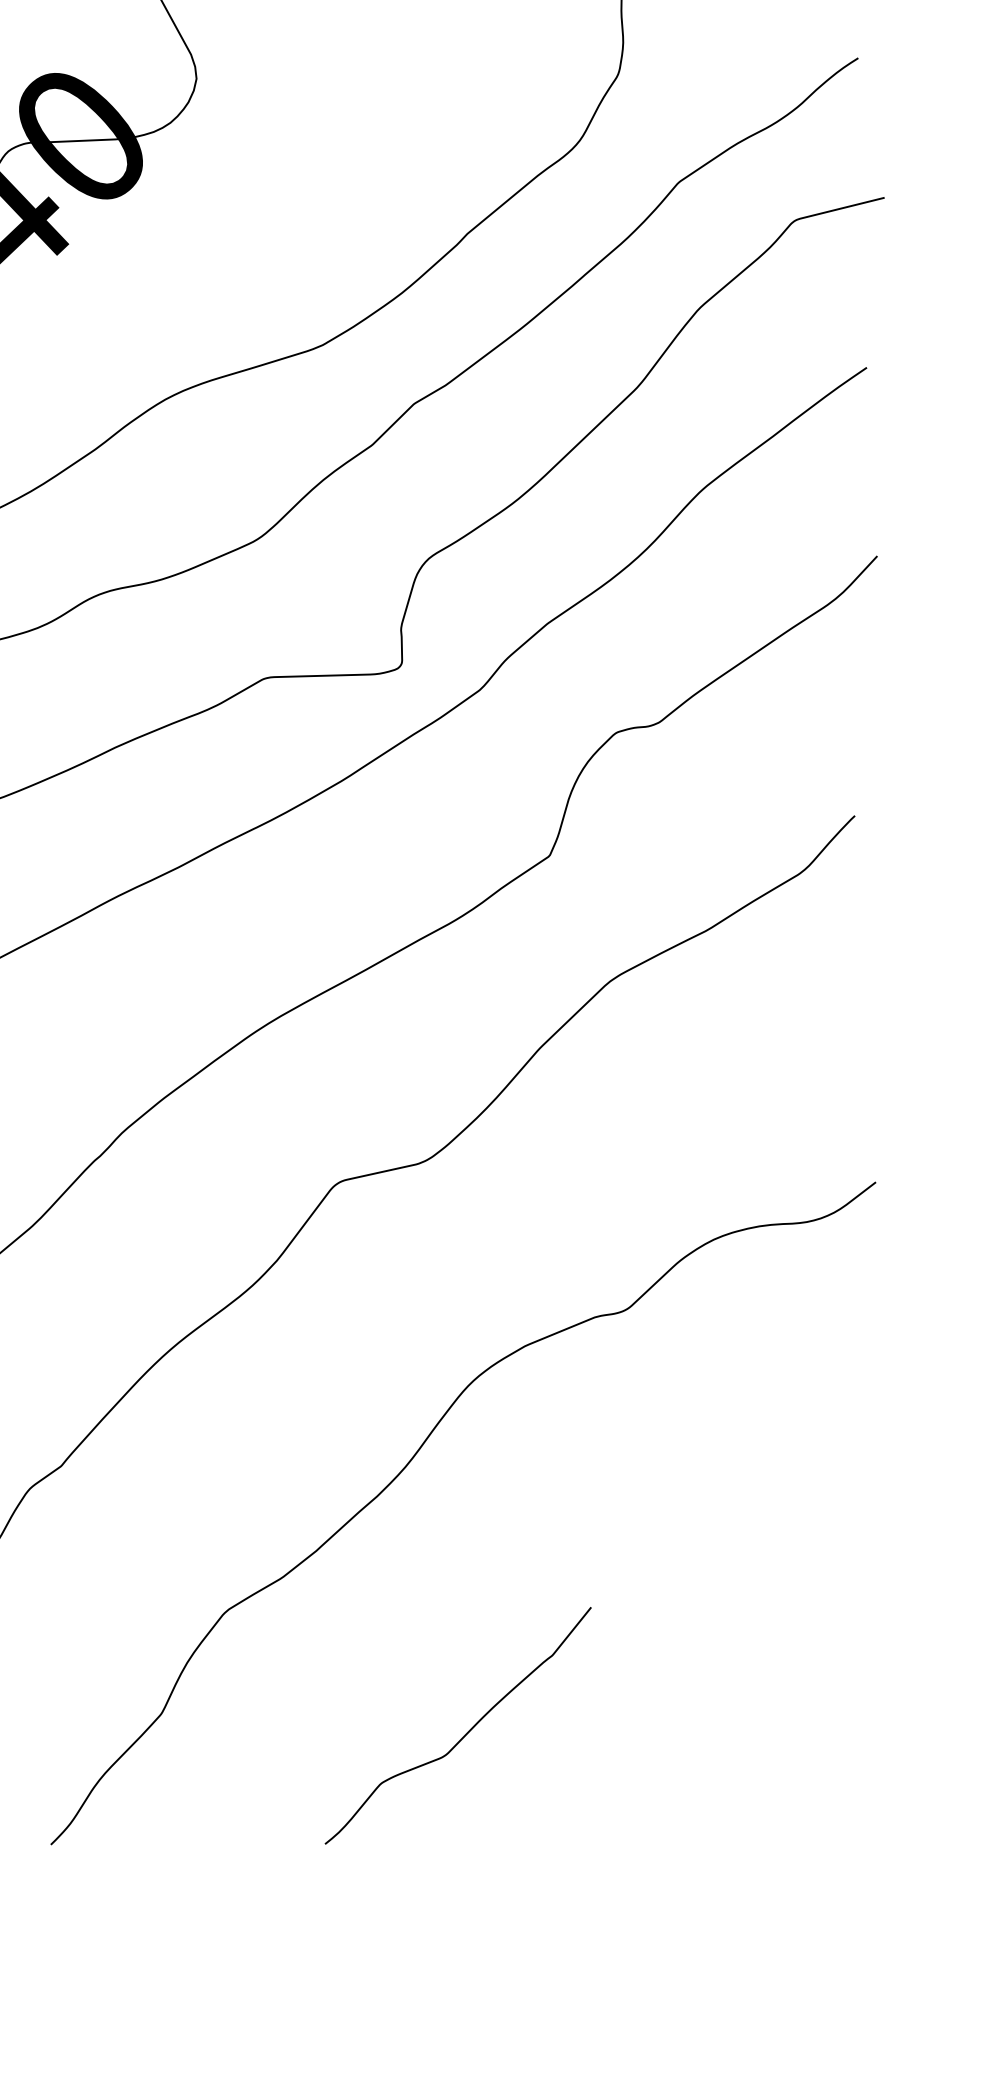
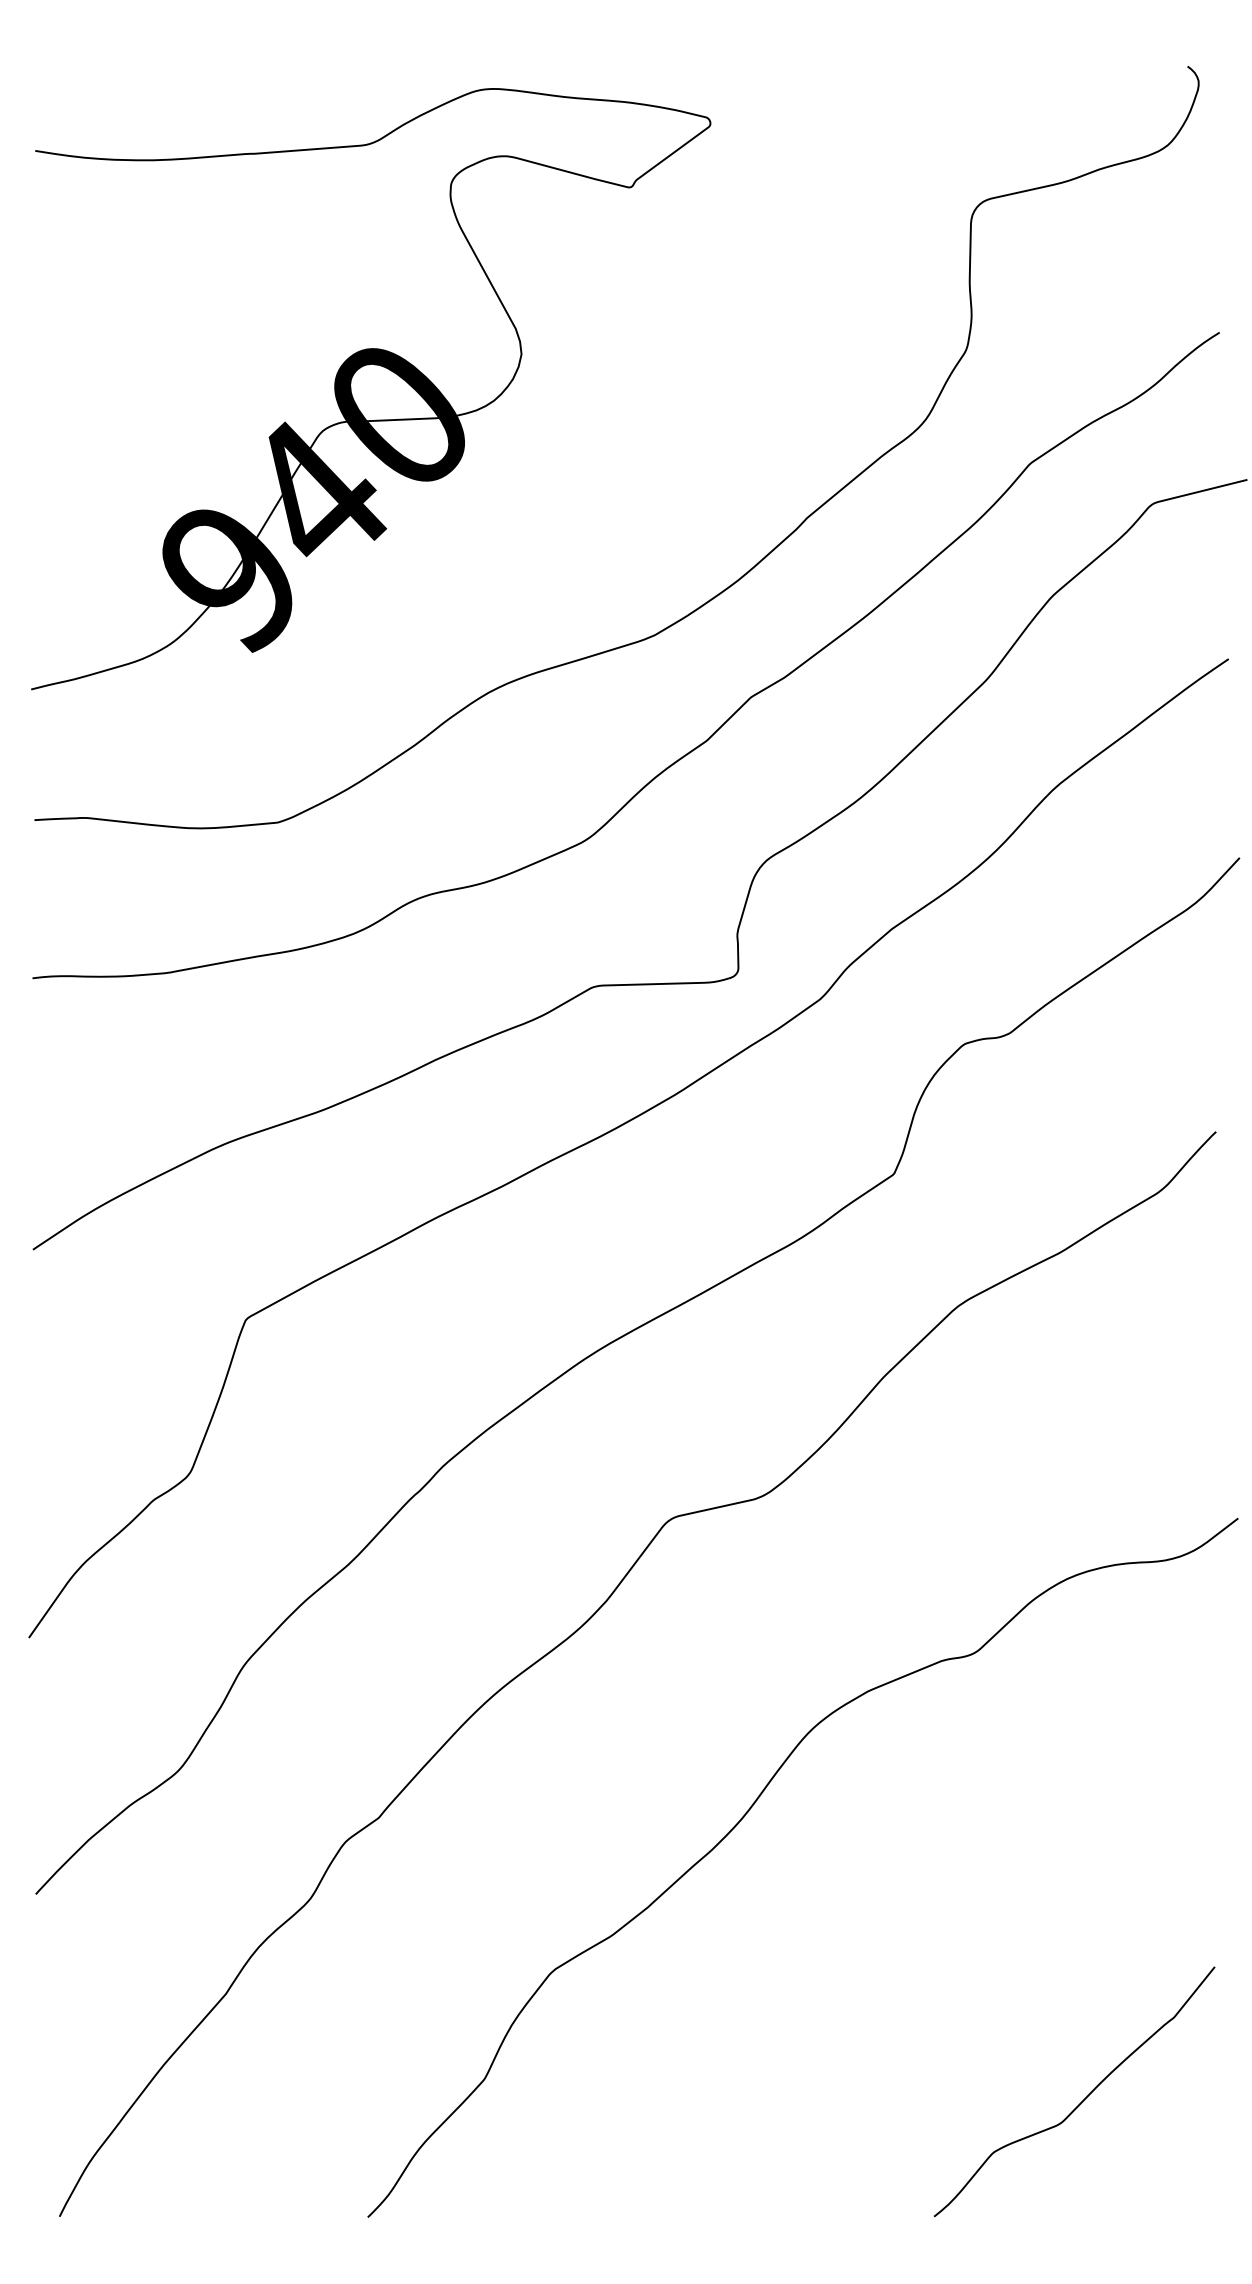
curve: (466, 1733) -> (1083, 2099), moved

